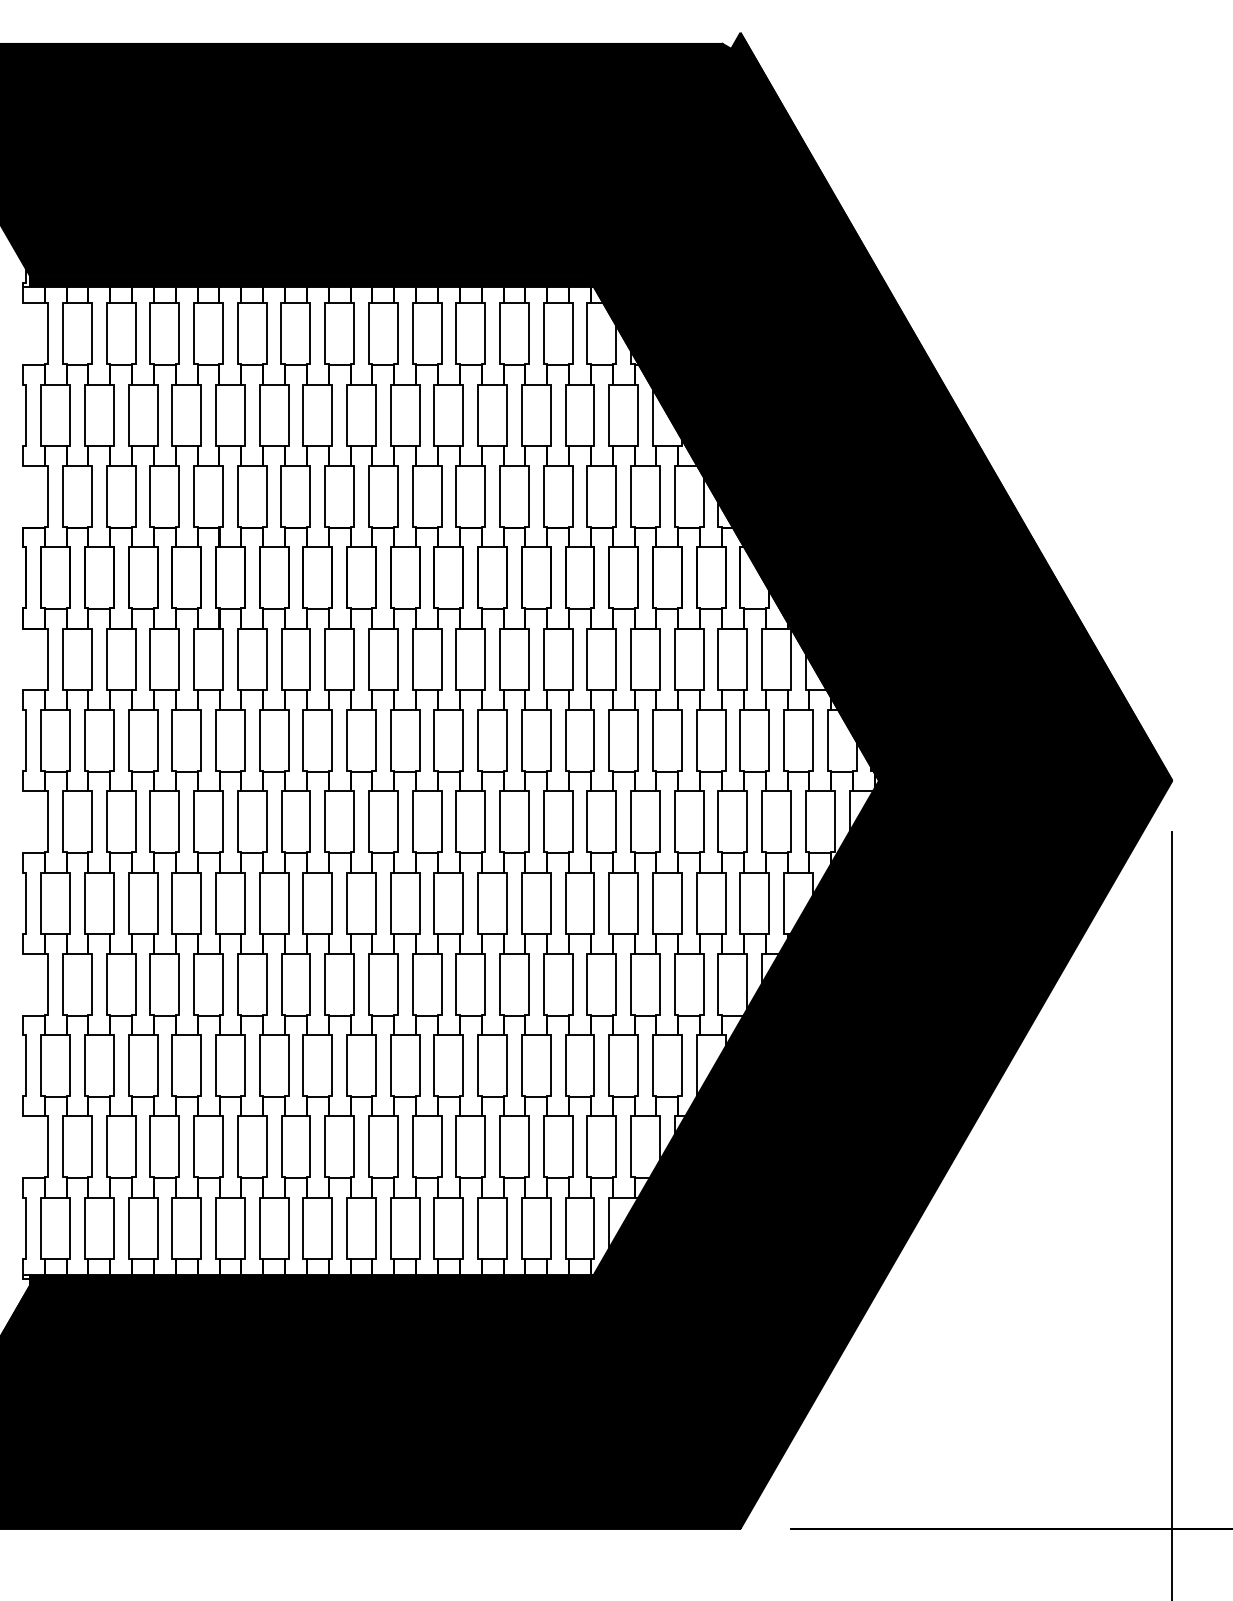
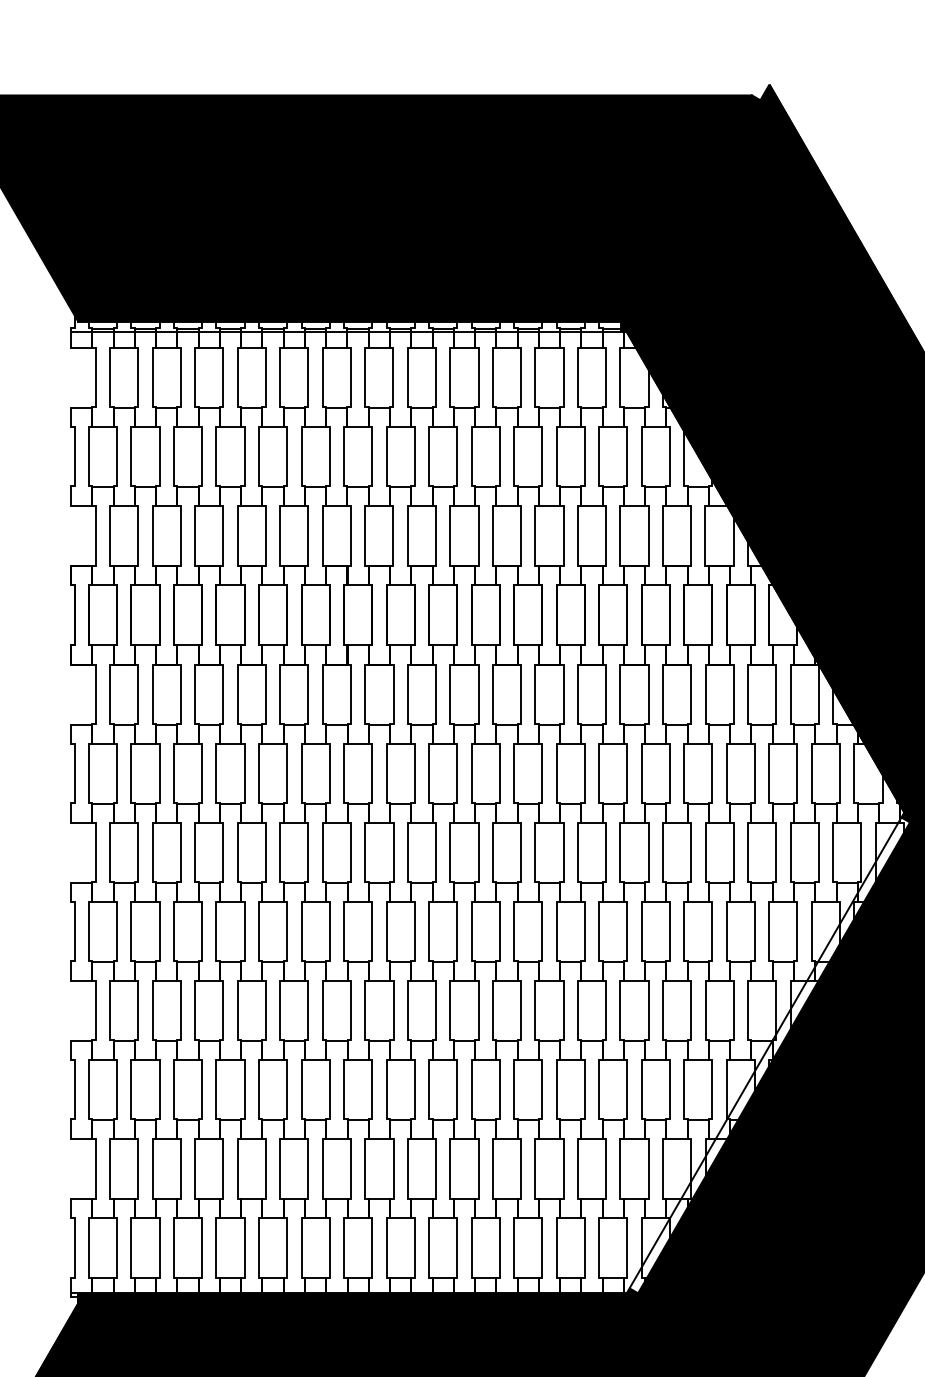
fill: (308, 281) -> (349, 326), removed
fill: (740, 1029) -> (769, 1054), removed

